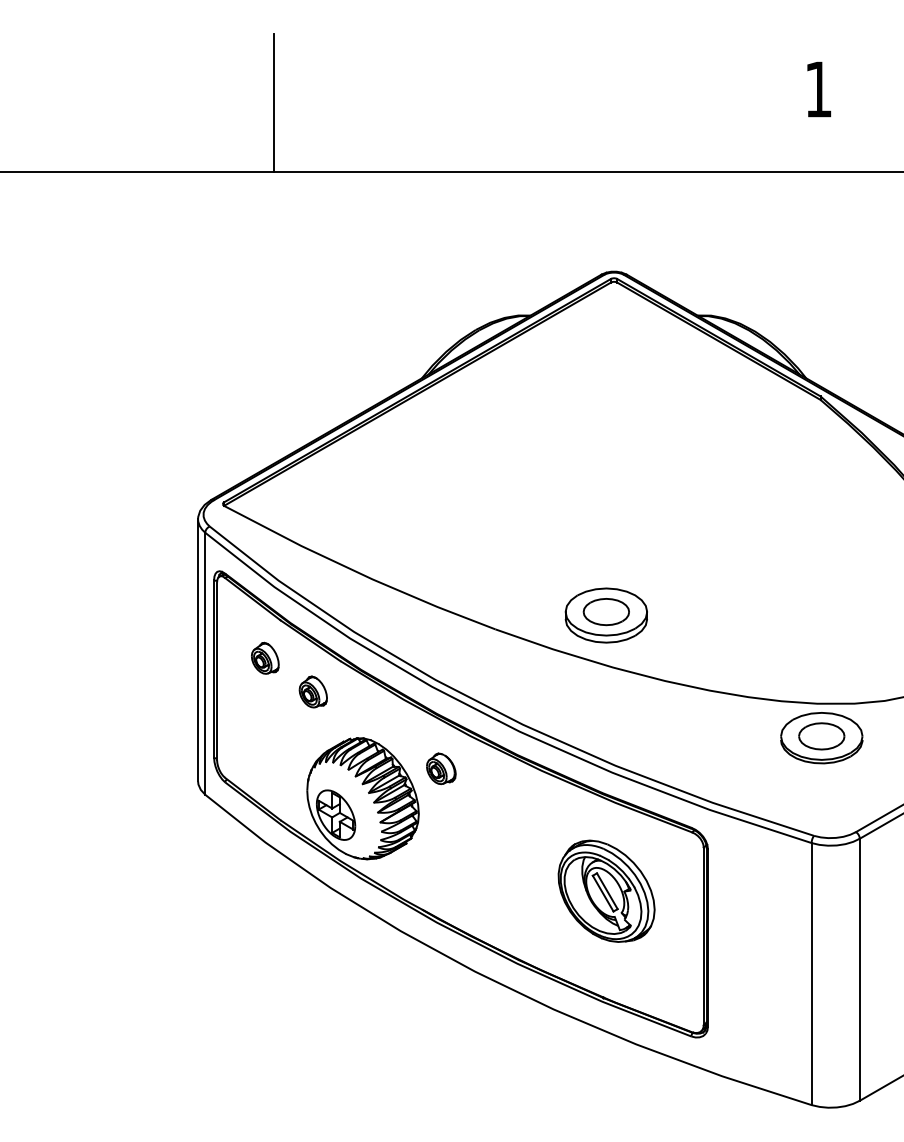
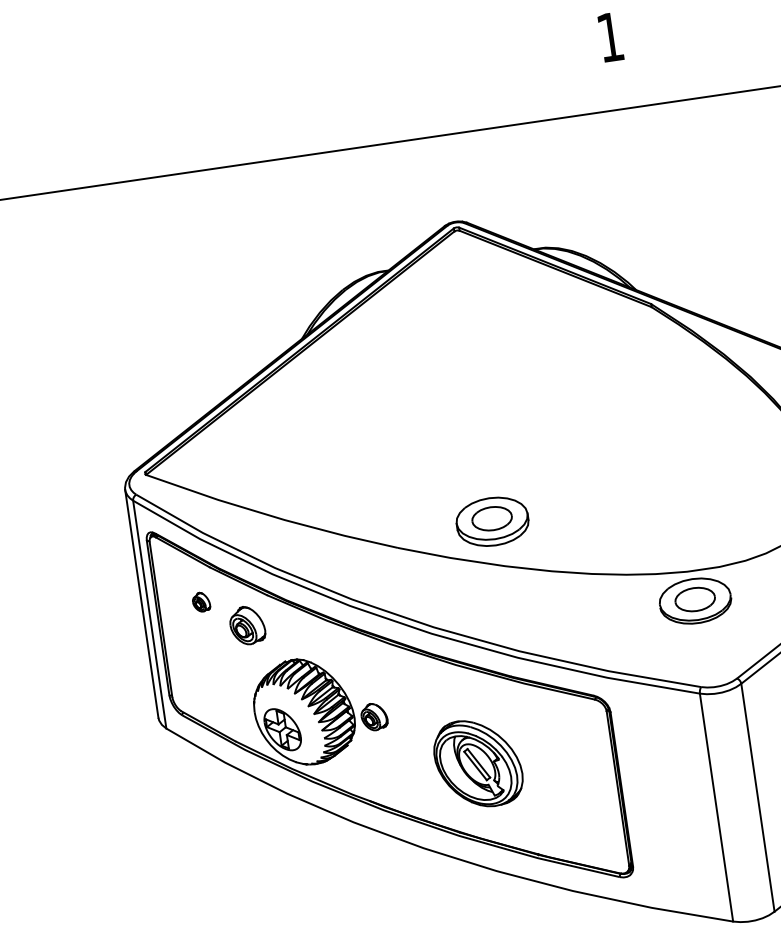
line: (274, 103) -> (138, 118), removed
part: (265, 657) -> (201, 601), size x0.7
part: (312, 691) -> (246, 625), size x1.4
part: (441, 768) -> (374, 716), moved
part: (606, 890) -> (478, 762), moved

